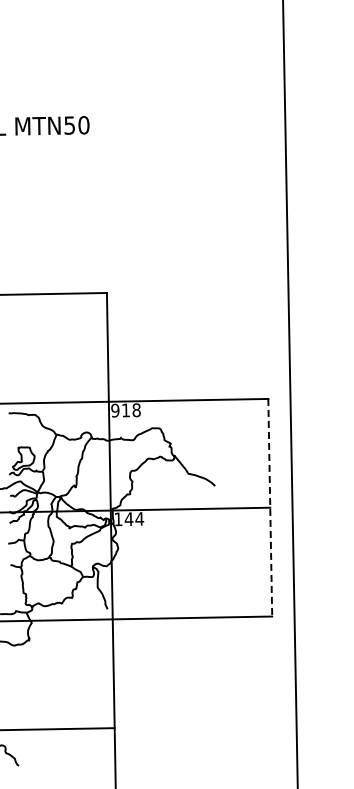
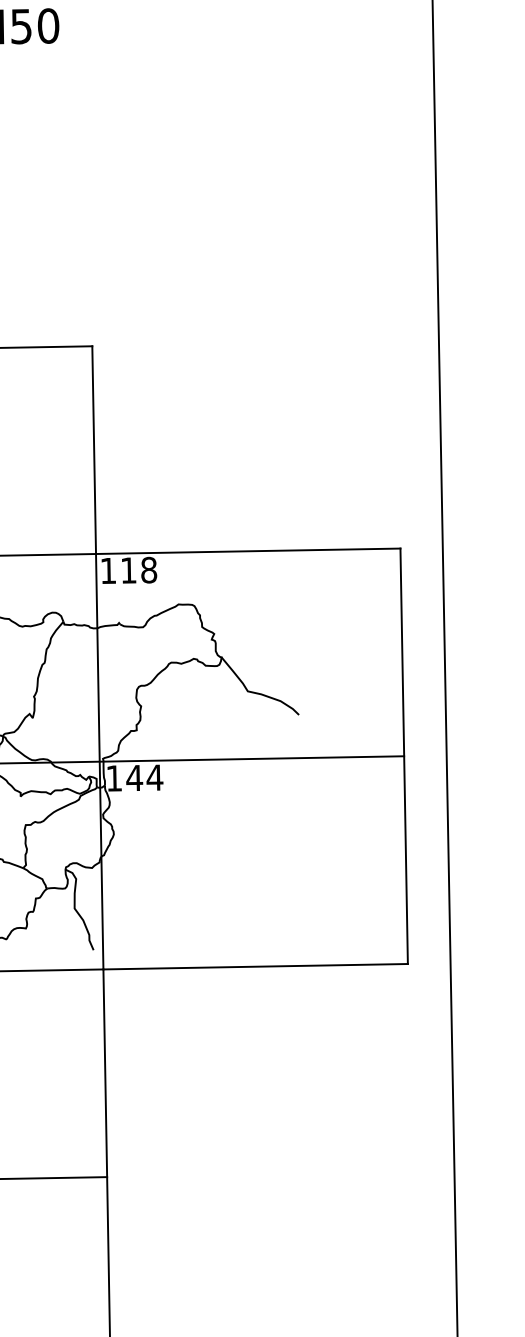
text: (115, 410) -> (108, 570), 918 -> 118
line: (270, 507) -> (404, 755), dashed -> solid

